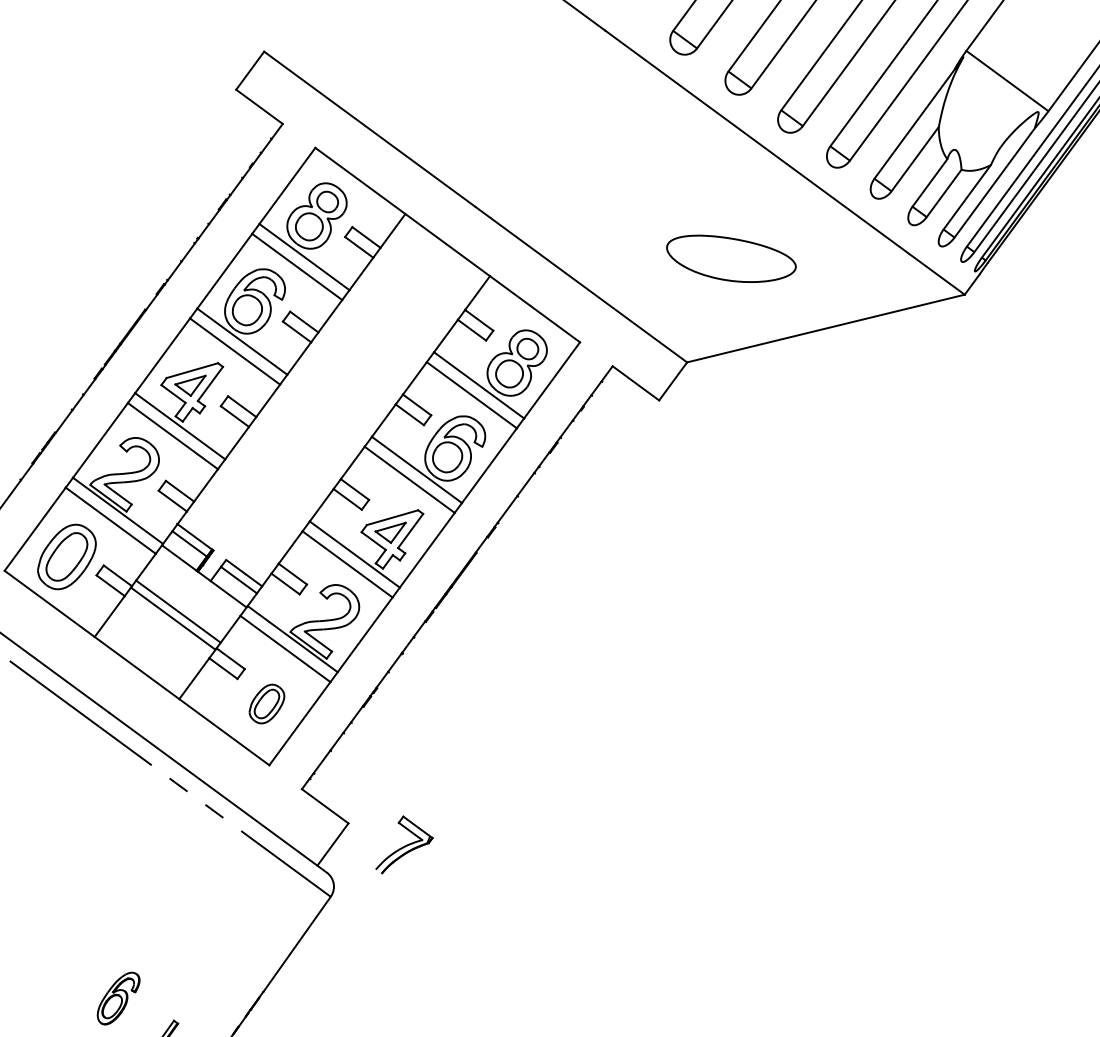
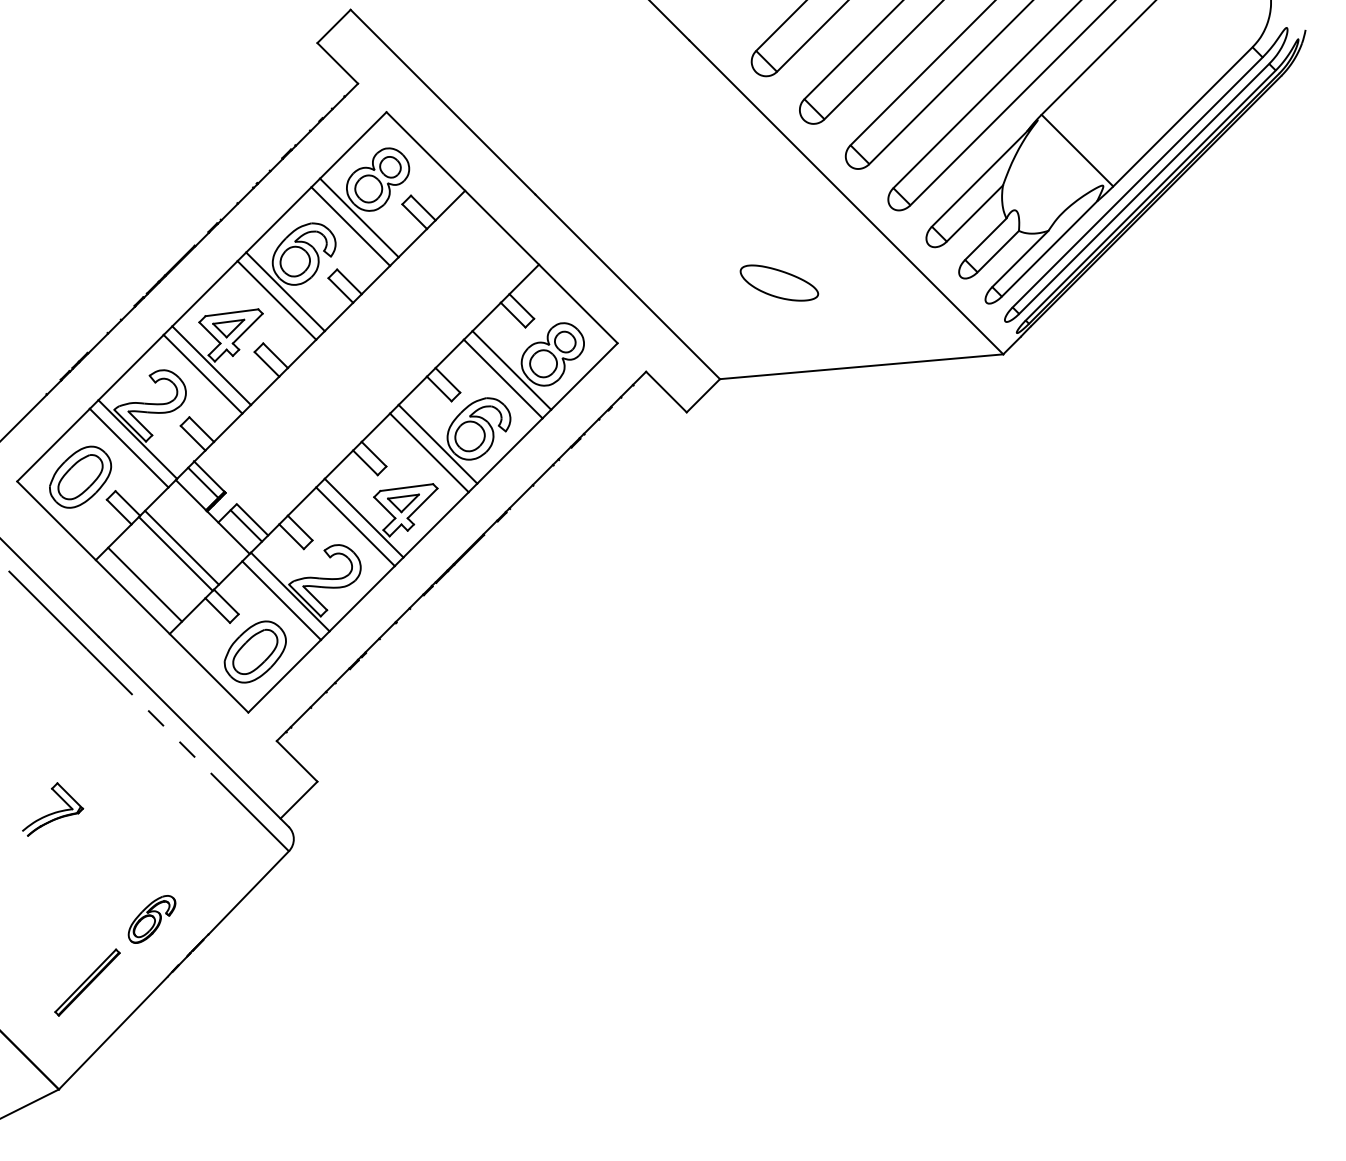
part: (731, 257) -> (779, 282), size x0.62
line: (147, 653) -> (145, 584), added
part: (266, 703) -> (254, 651), size x1.67
part: (403, 843) -> (53, 809), moved
part: (118, 998) -> (151, 919), moved

